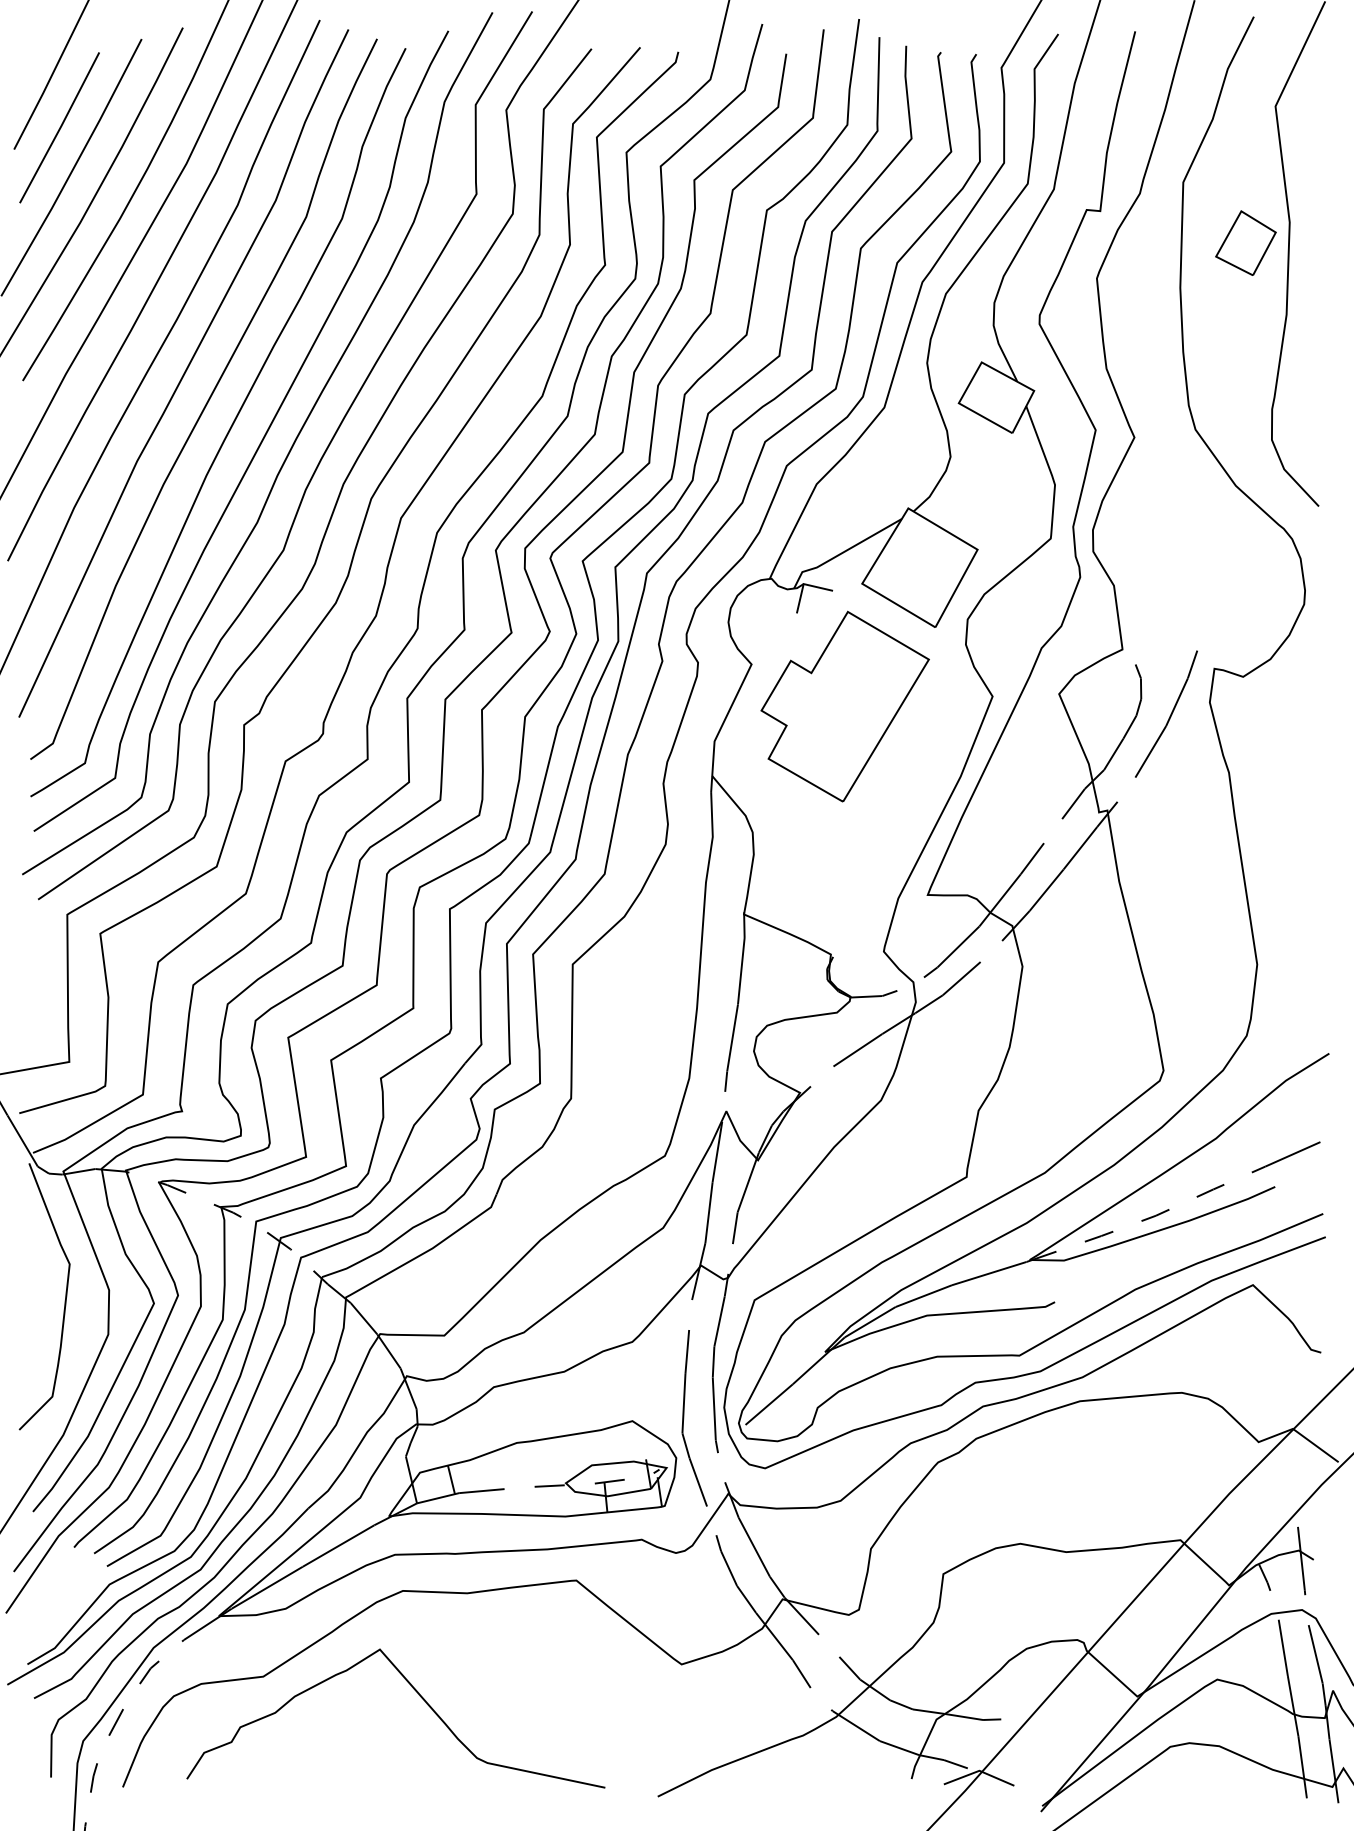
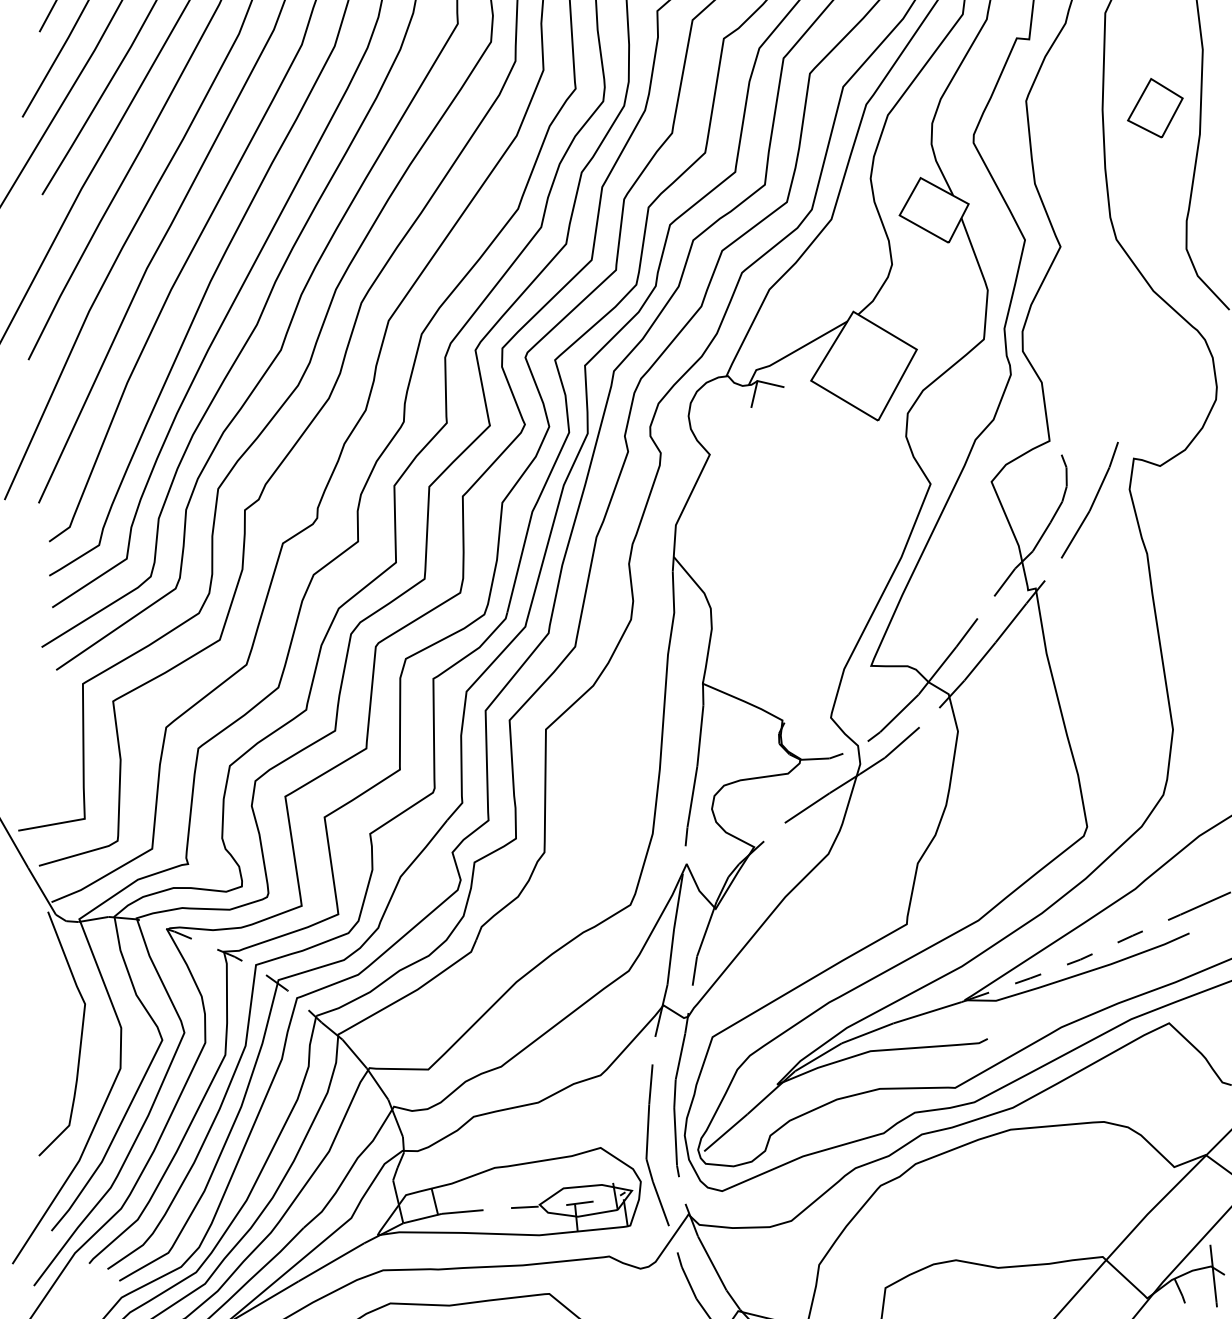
part: (1245, 242) -> (1154, 107), moved
part: (844, 706) -> (794, 493), removed

